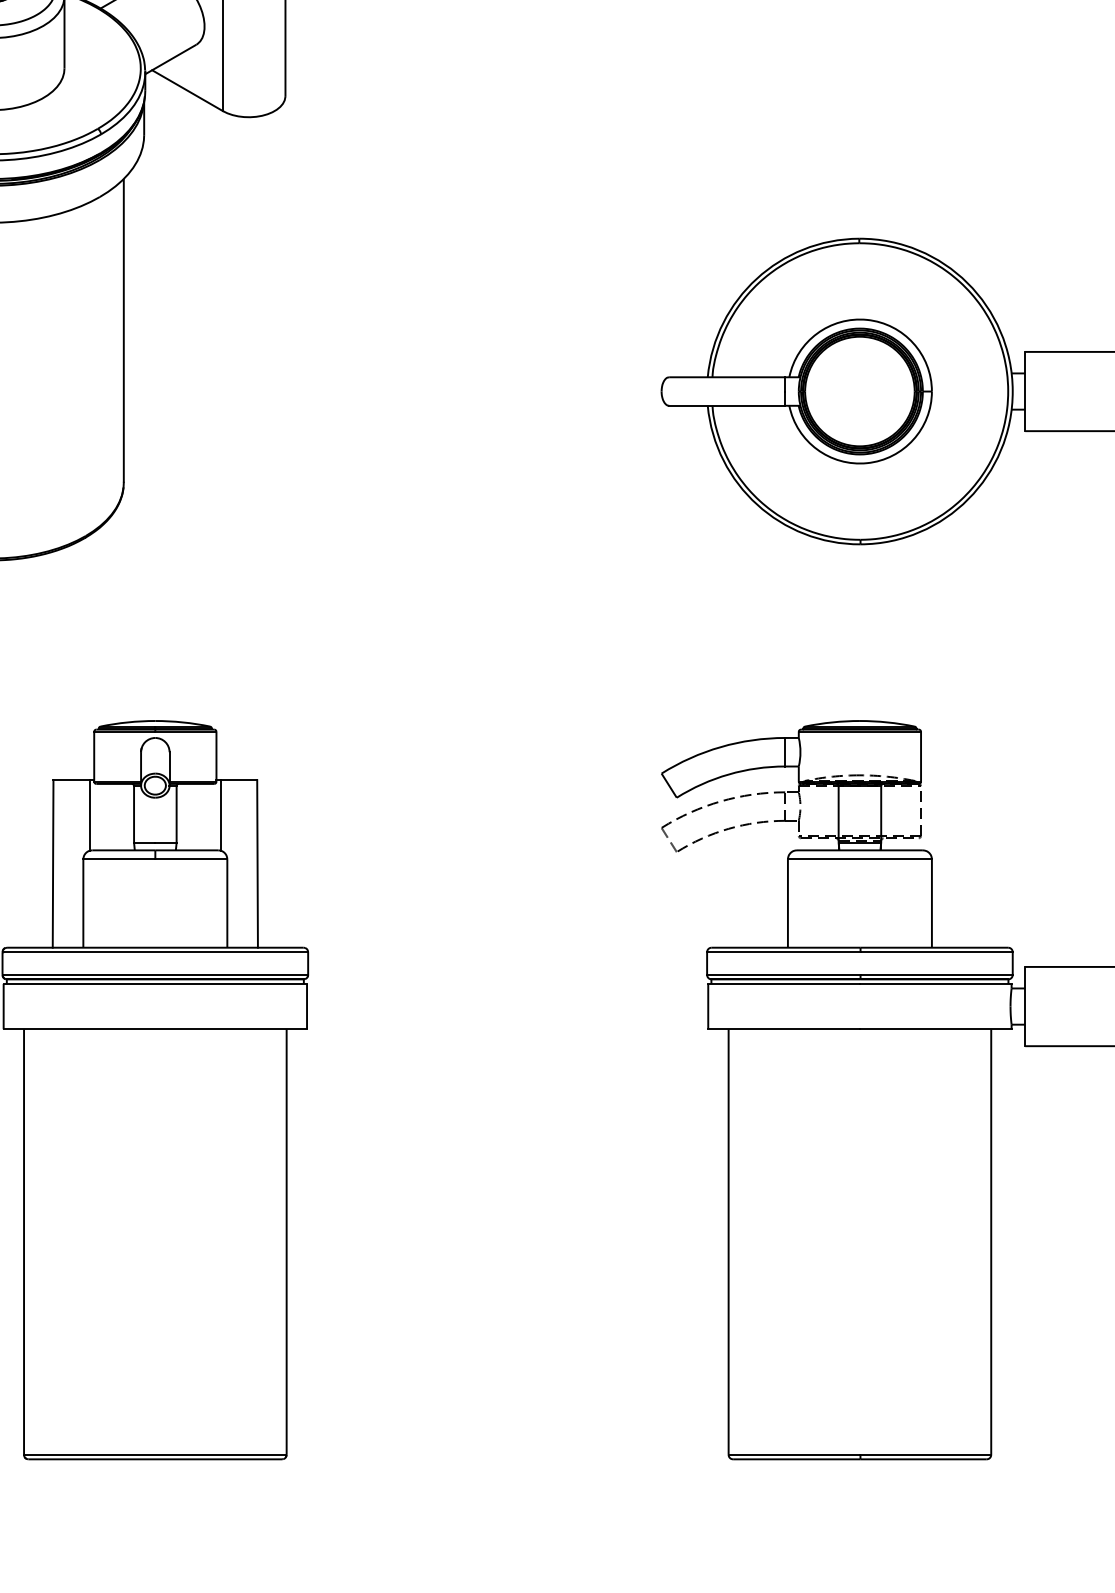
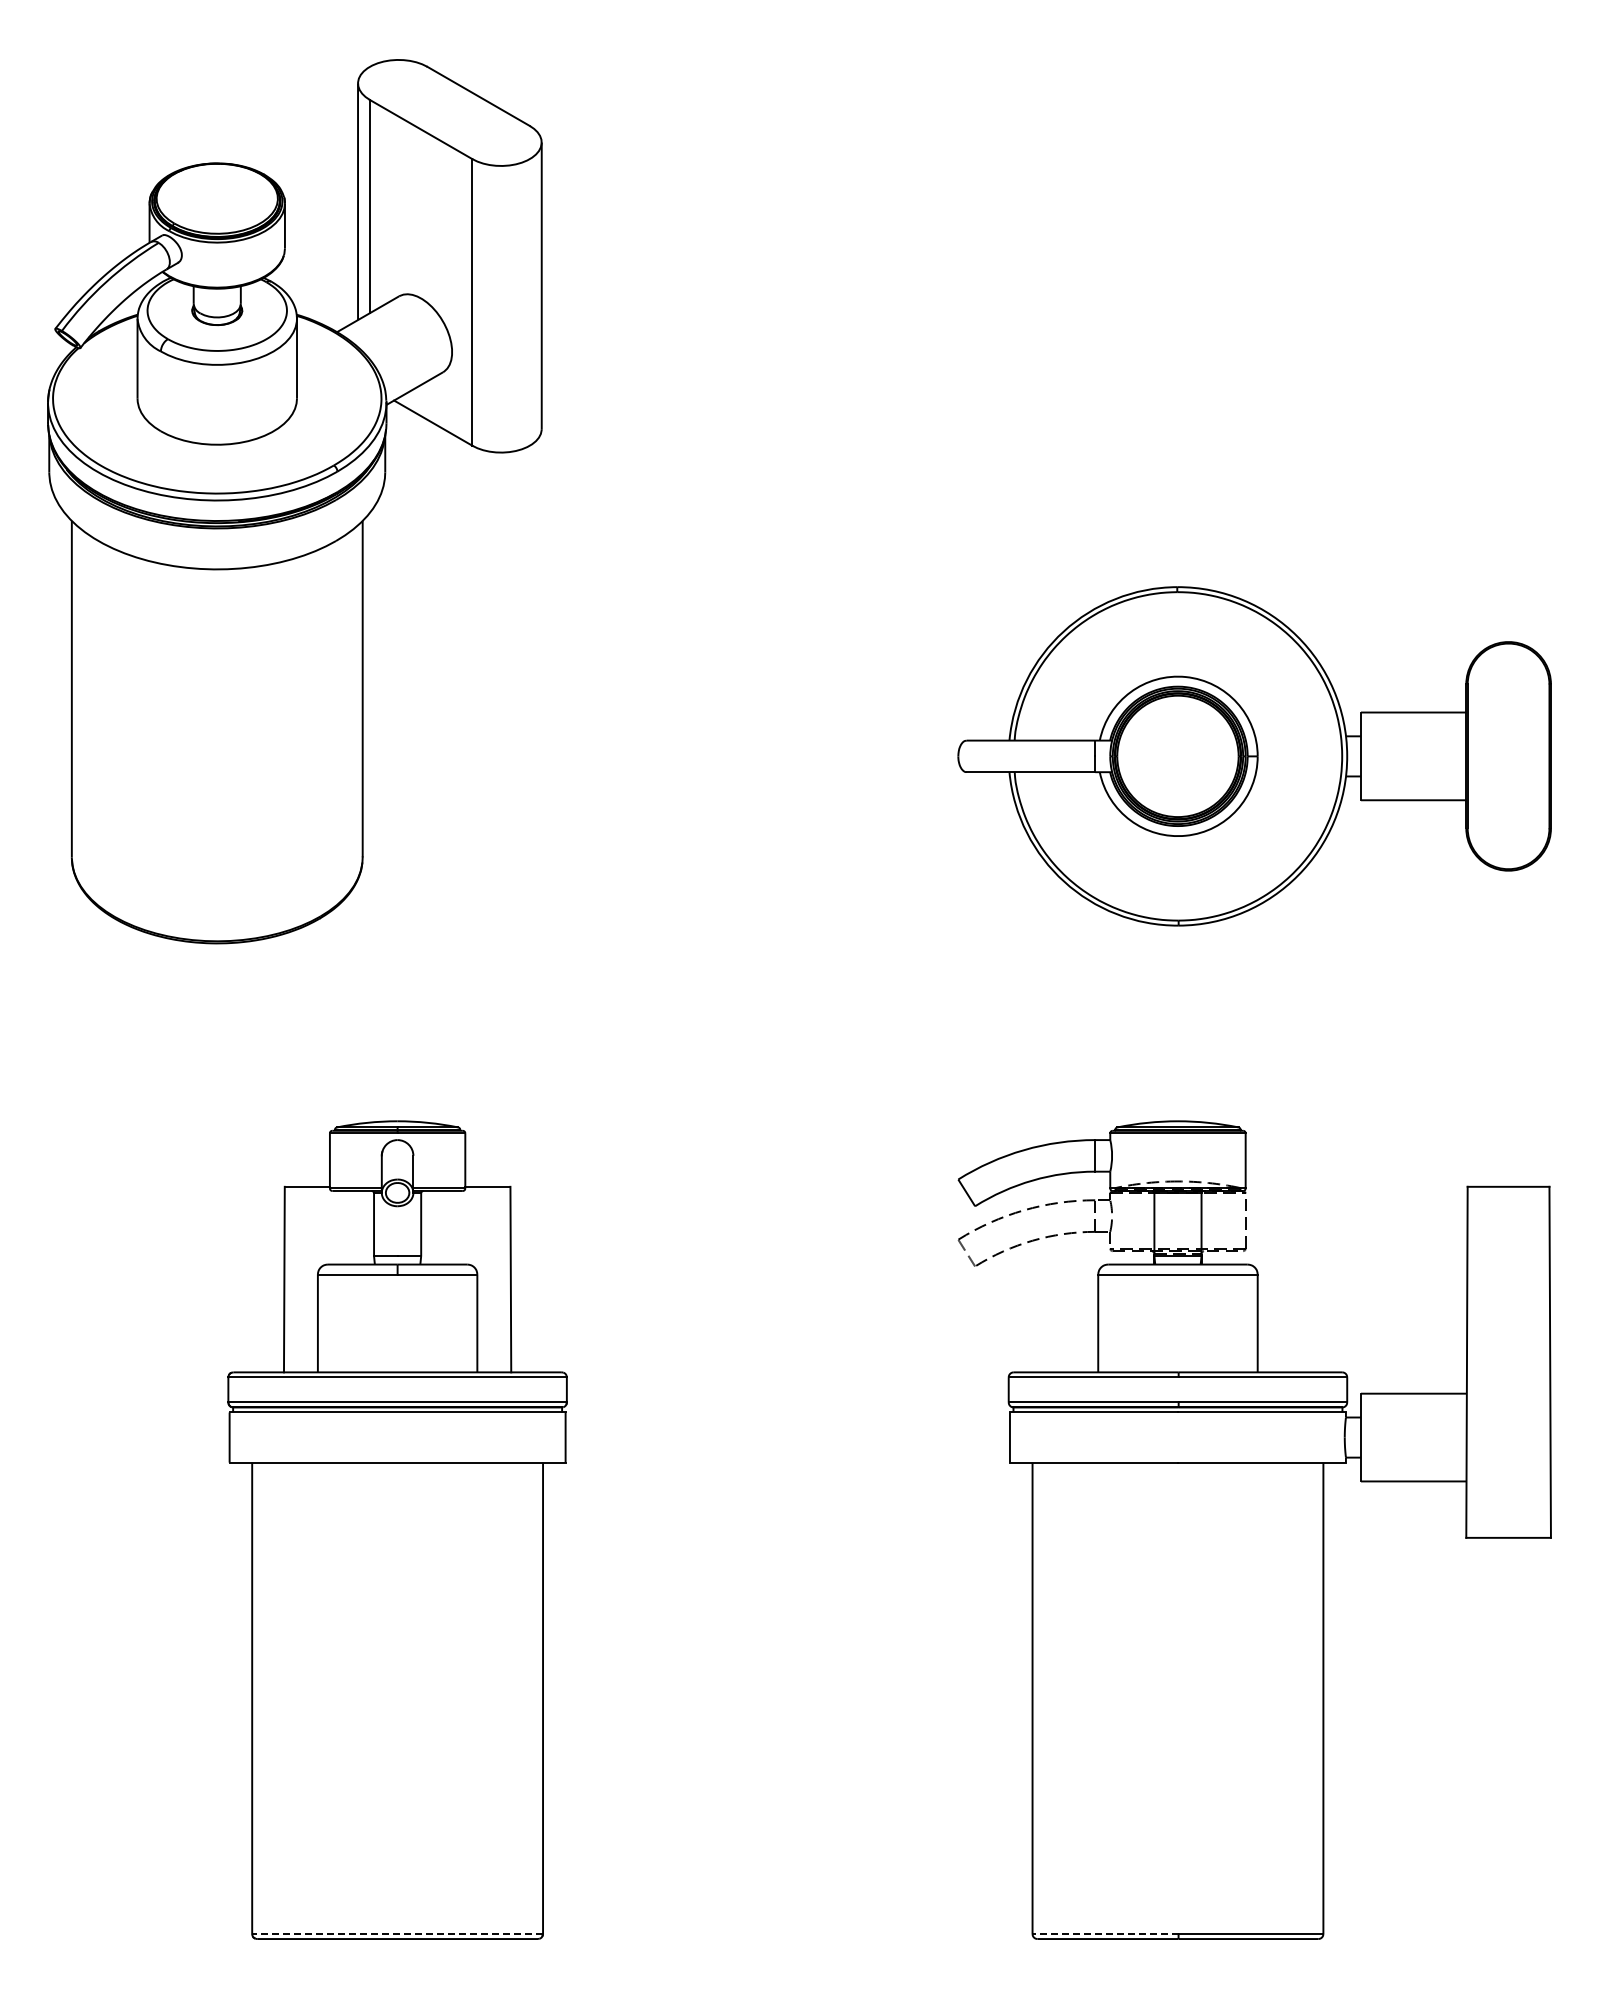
line: (89, 815) -> (324, 1225), removed
line: (221, 815) -> (470, 1225), removed
line: (154, 1455) -> (396, 1934), solid -> dashed
line: (794, 1455) -> (1105, 1934), solid -> dashed

